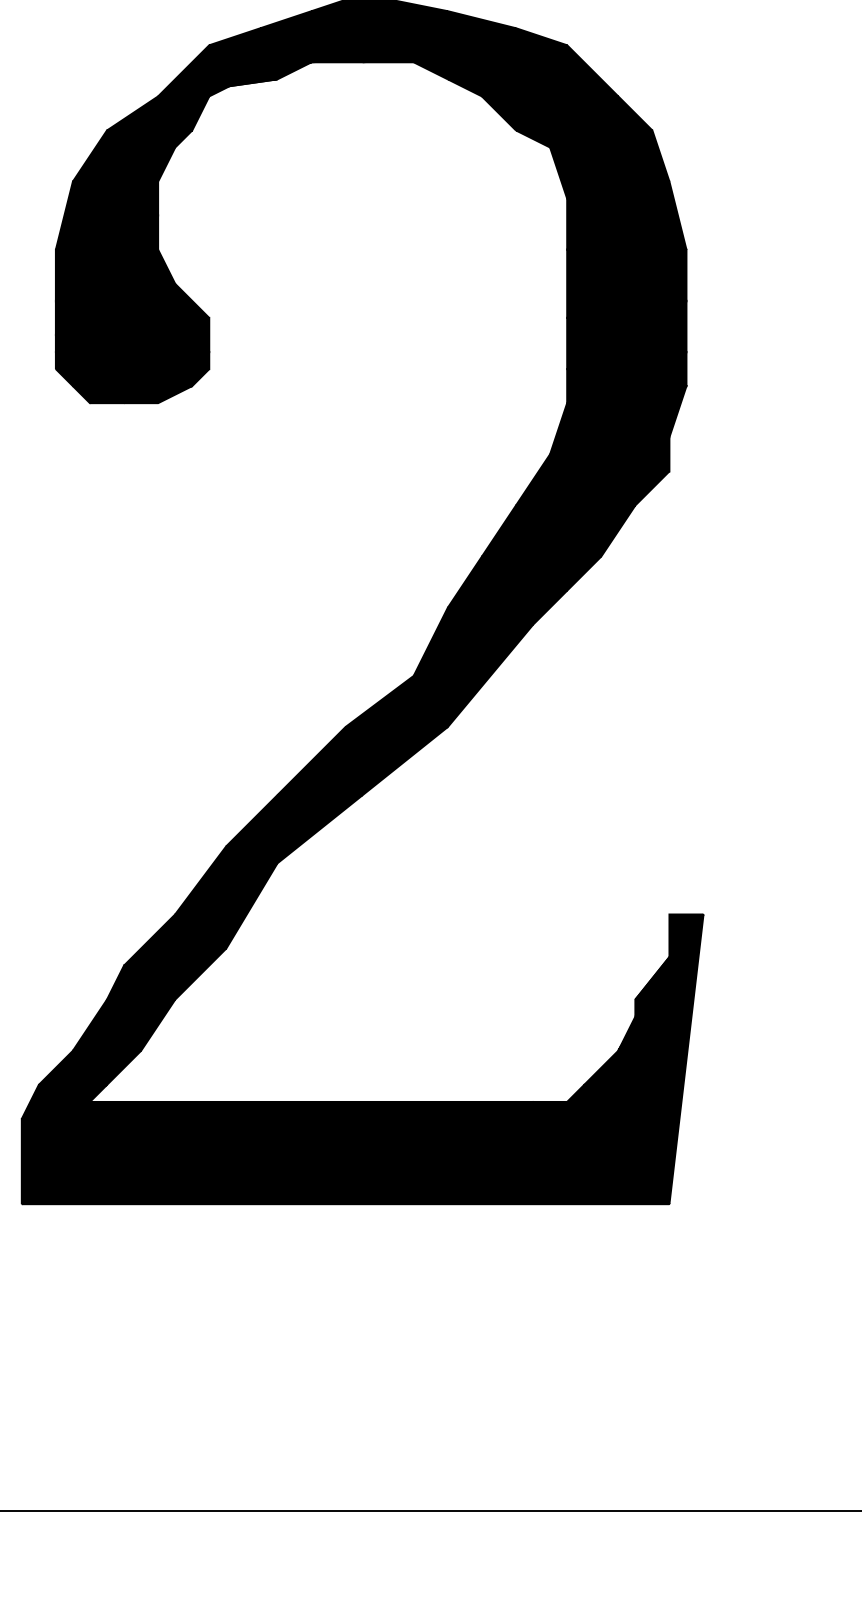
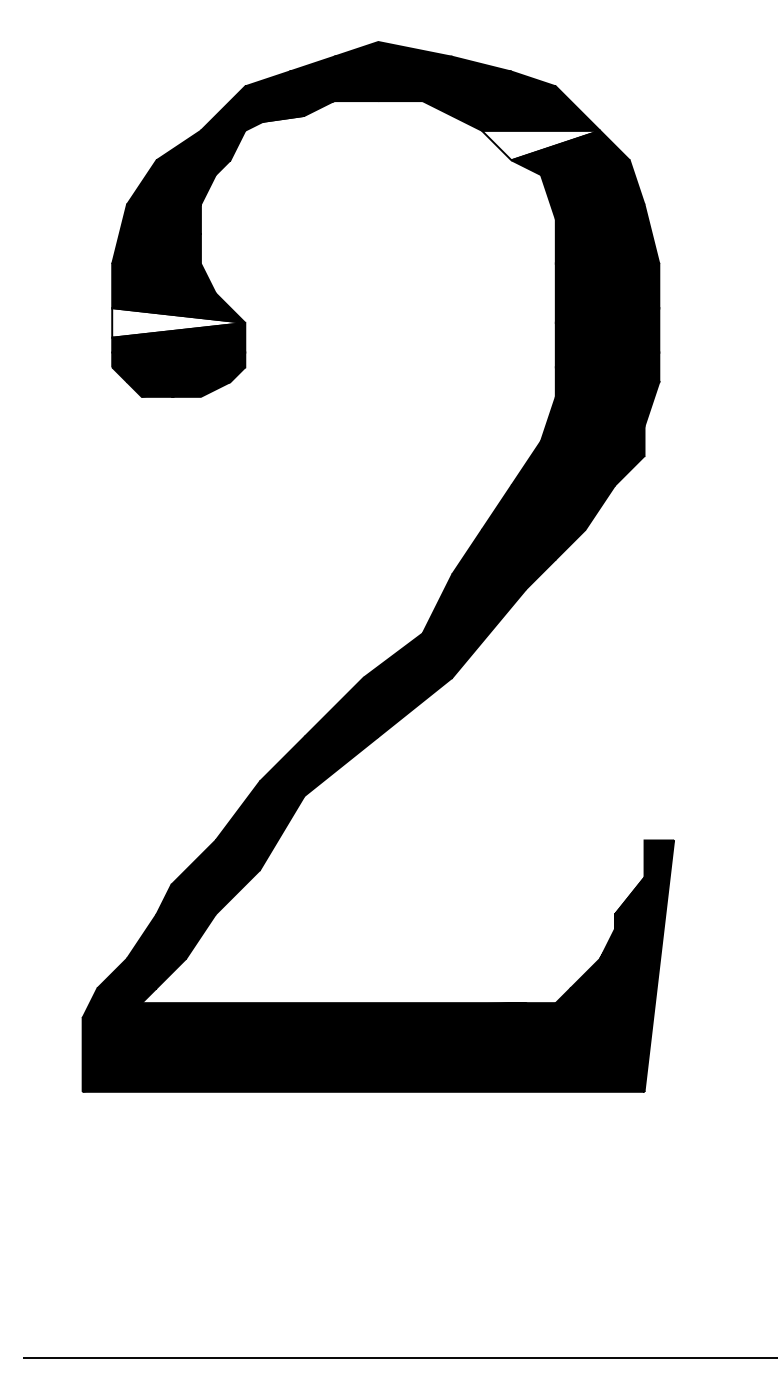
fill: (549, 113) -> (540, 145), removed
fill: (132, 317) -> (178, 322), removed

